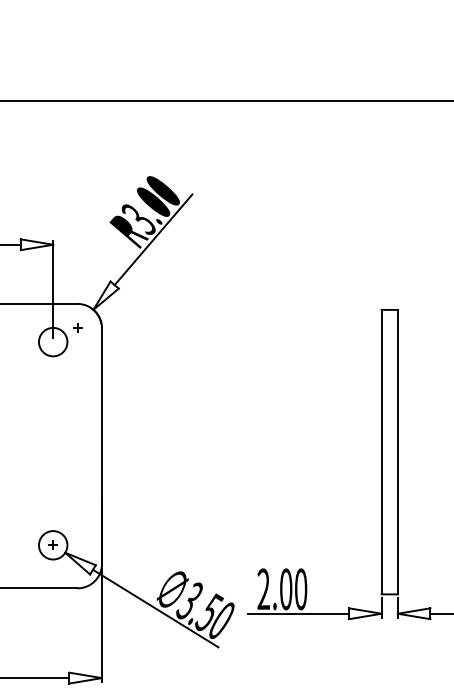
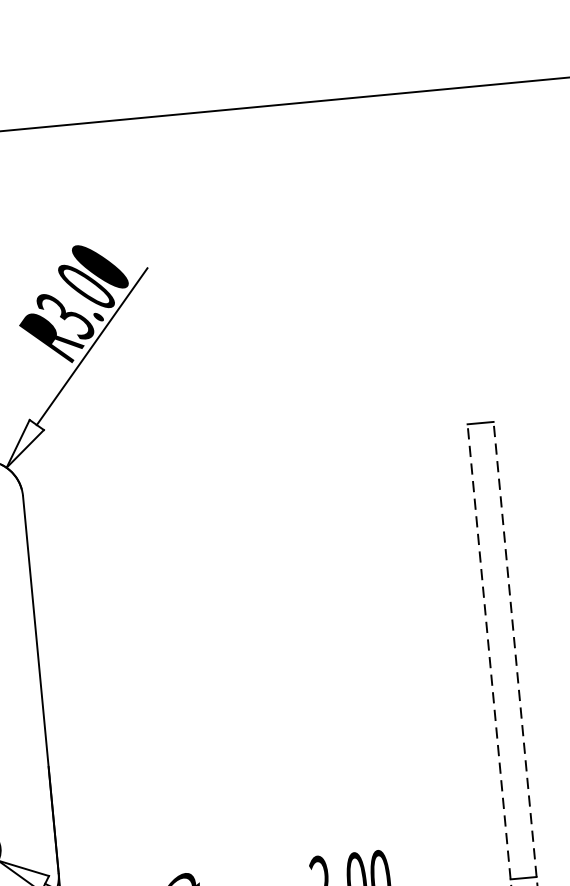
line: (381, 451) -> (488, 650), solid -> dashed
line: (397, 451) -> (514, 648), solid -> dashed

